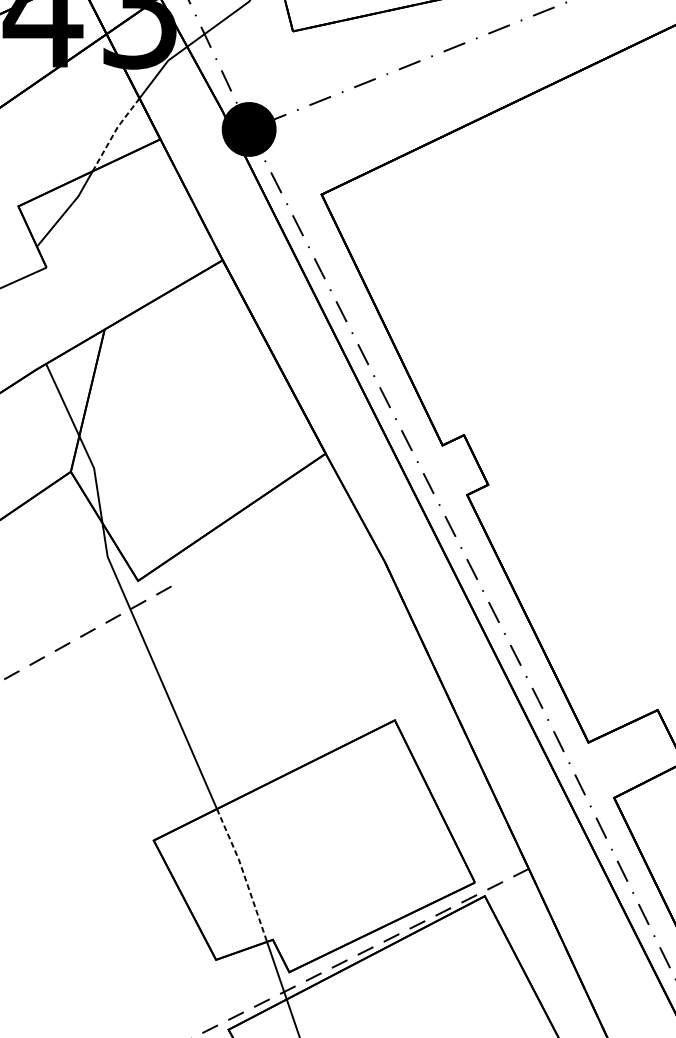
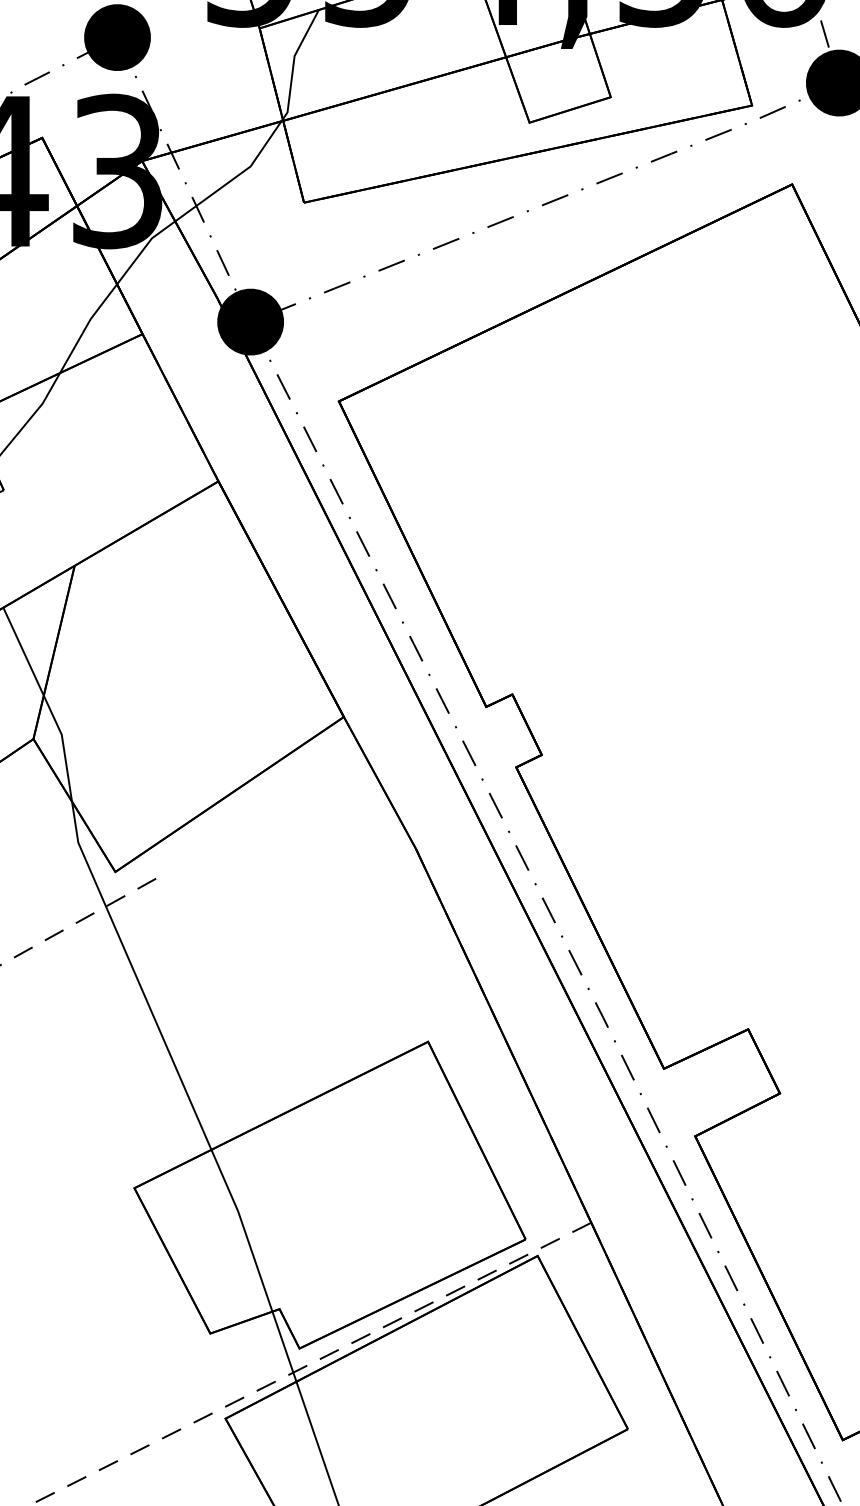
line: (114, 133) -> (86, 326), dashed -> solid
line: (244, 874) -> (244, 1229), dashed -> solid

